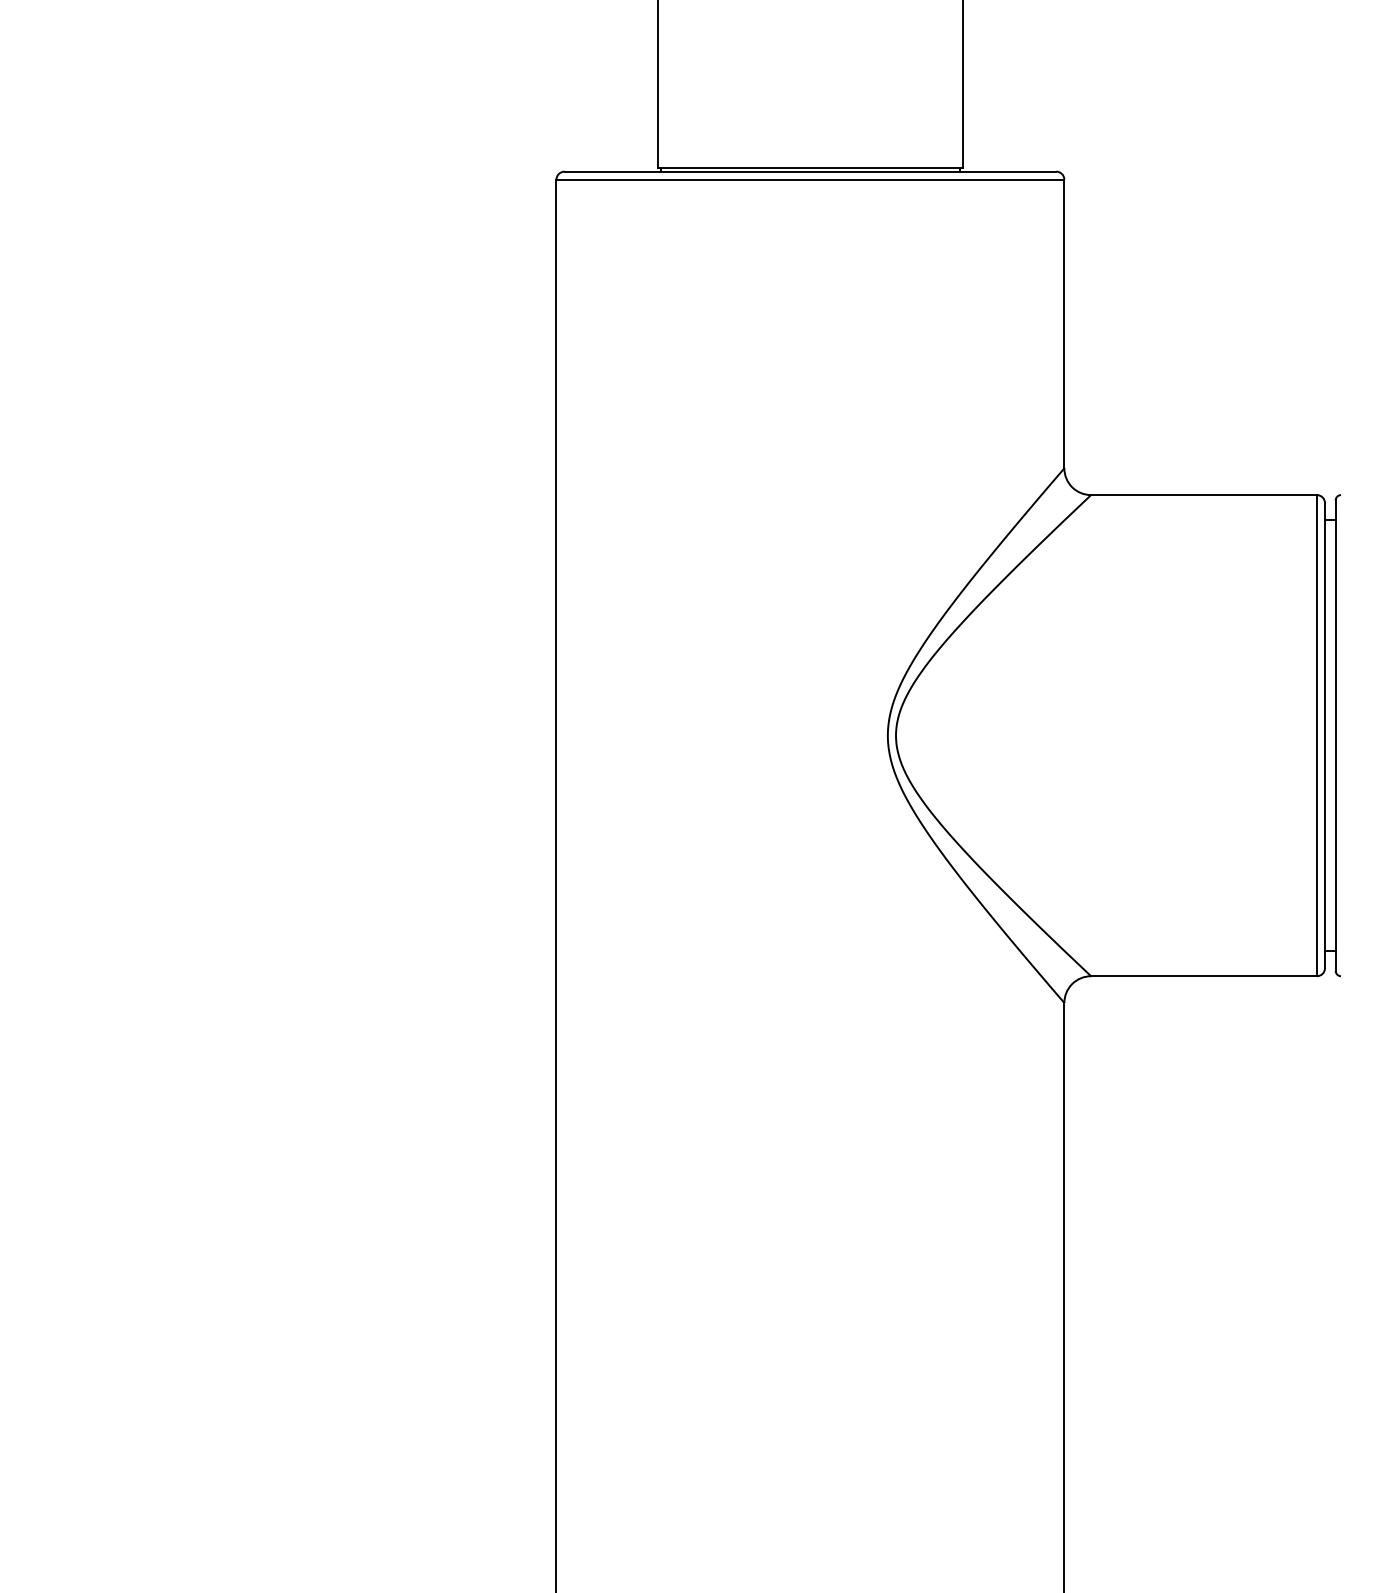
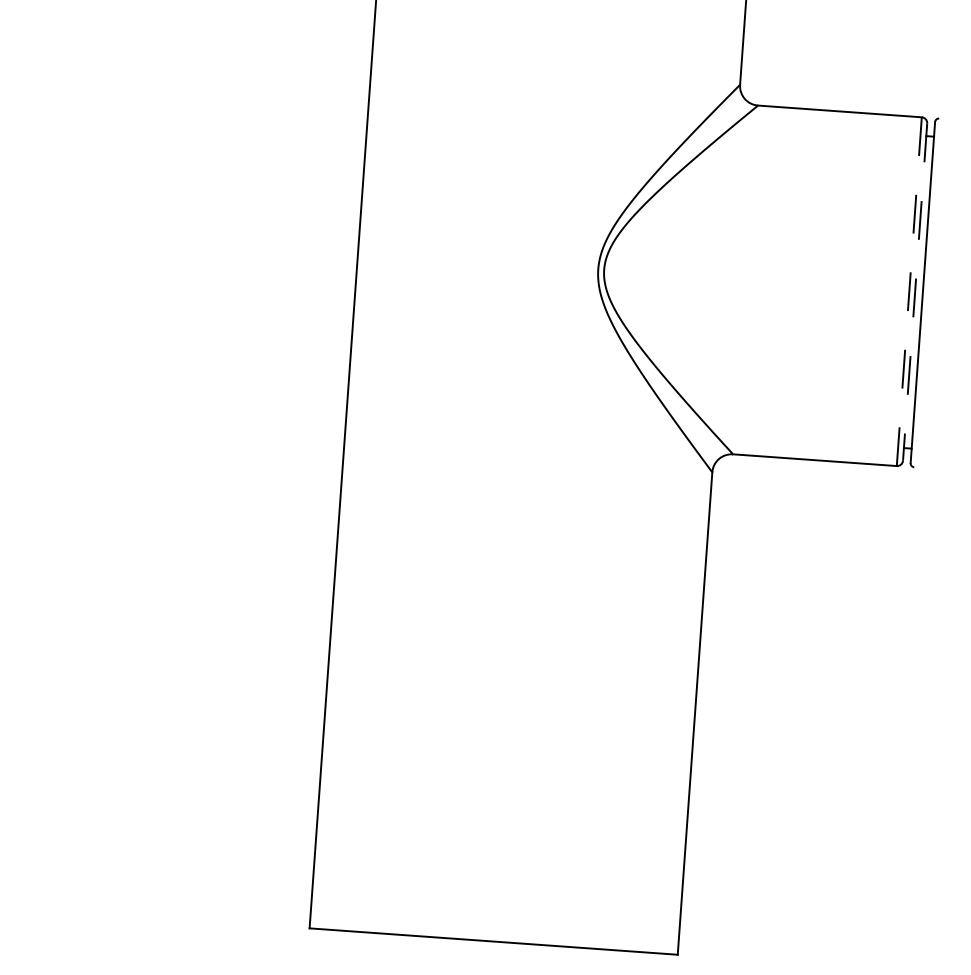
line: (1316, 735) -> (908, 291), solid -> dashed
line: (1324, 735) -> (914, 291), solid -> dashed

